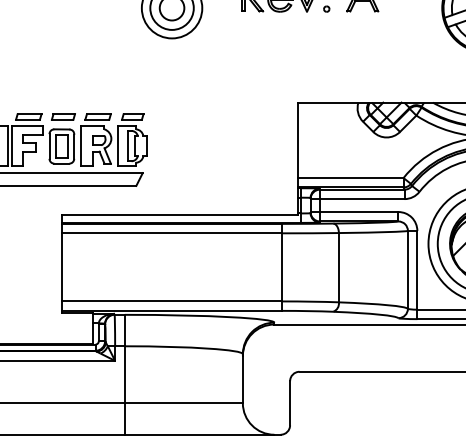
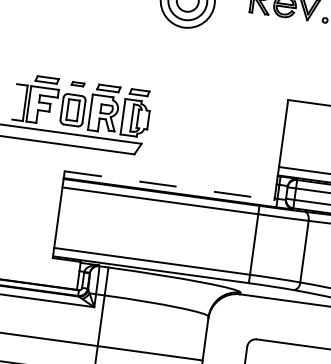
part: (63, 116) -> (78, 83), size x0.6
line: (180, 215) -> (170, 186), solid -> dashed

